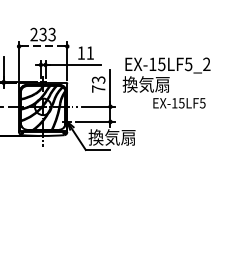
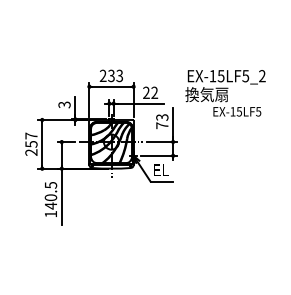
line: (43, 46) -> (111, 86), dashed -> solid
text: (85, 52) -> (150, 92), 11 -> 22
text: (166, 83) -> (225, 93), moved
text: (111, 136) -> (174, 169), 換気扇 -> EL

